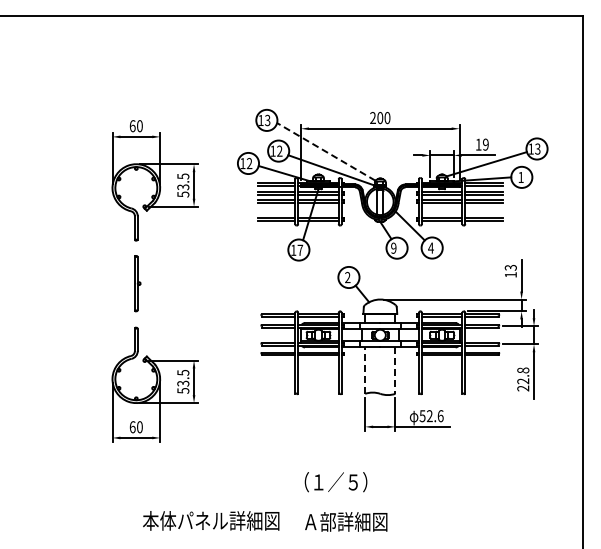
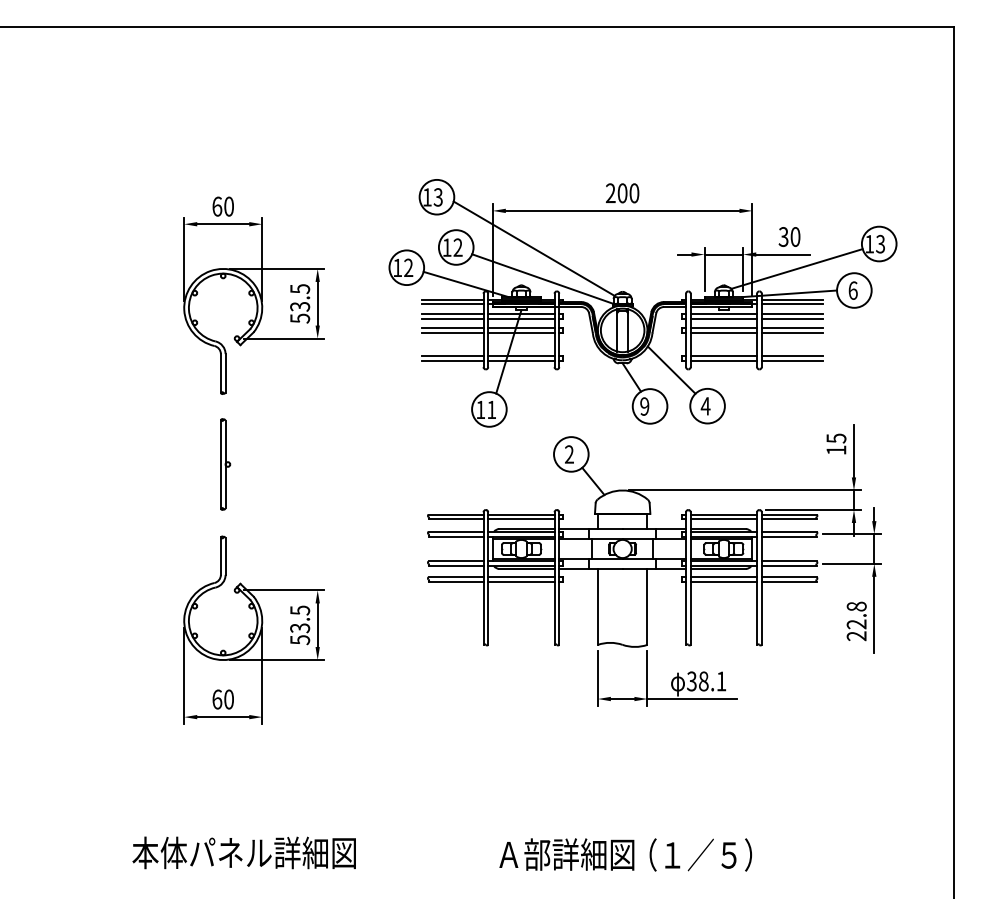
text: (481, 144) -> (788, 236), 19 -> 30
line: (326, 151) -> (534, 248), dashed -> solid
text: (520, 177) -> (852, 290), 1 -> 6
text: (300, 249) -> (492, 408), 17 -> 11
text: (510, 267) -> (835, 438), 13 -> 15
line: (365, 370) -> (598, 606), dashed -> solid
line: (395, 371) -> (647, 608), dashed -> solid
text: (431, 416) -> (706, 681), 52.6 -> 38.1
text: (335, 482) -> (699, 855), moved
text: (211, 520) -> (244, 852), moved

